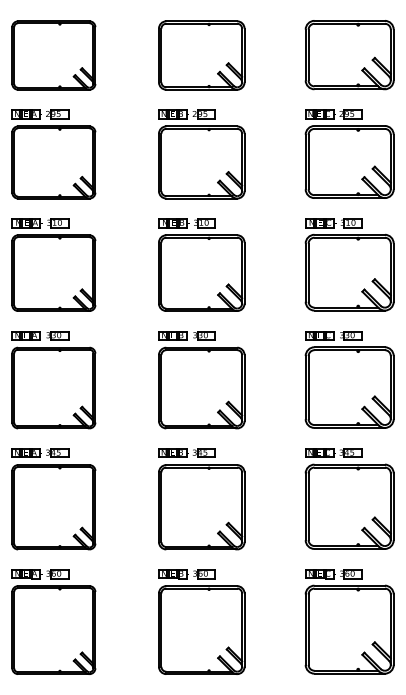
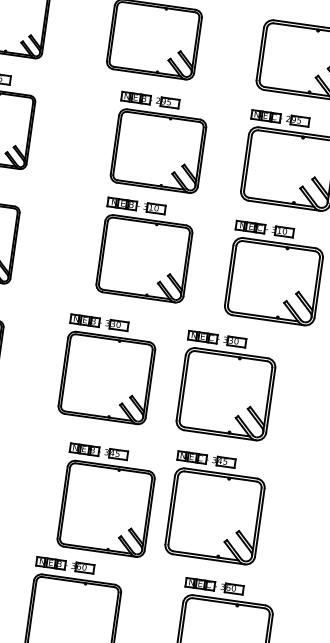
part: (201, 154) -> (159, 142), moved
part: (201, 264) -> (145, 249), moved
part: (349, 379) -> (226, 385), moved
part: (349, 498) -> (216, 507), moved
part: (201, 499) -> (106, 500), moved

